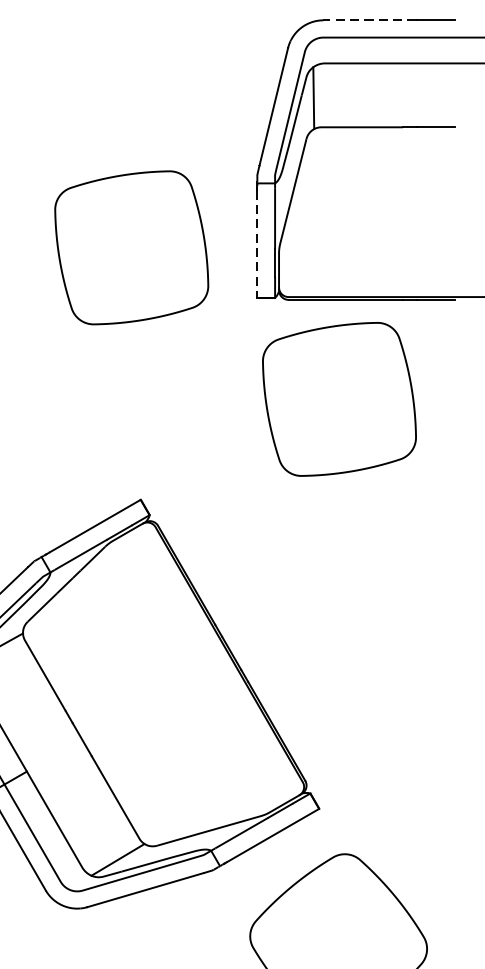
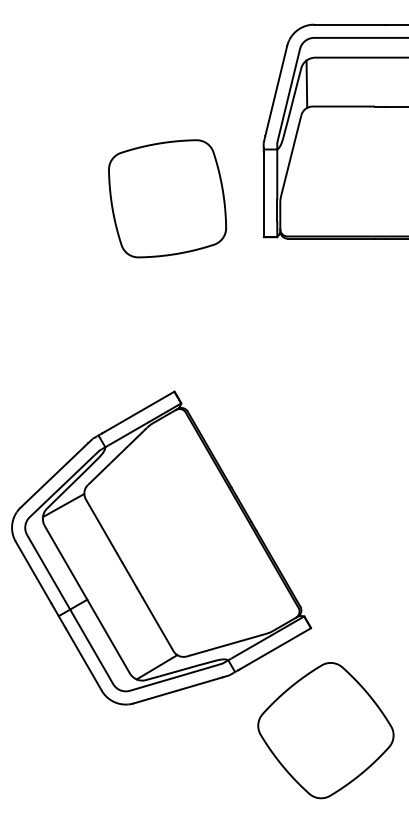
line: (369, 20) -> (349, 24), dashed -> solid
line: (257, 244) -> (263, 196), dashed -> solid
part: (339, 398) -> (326, 314), removed

